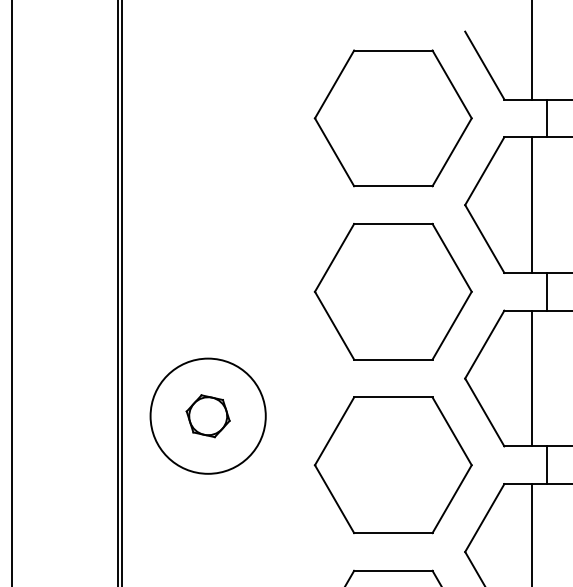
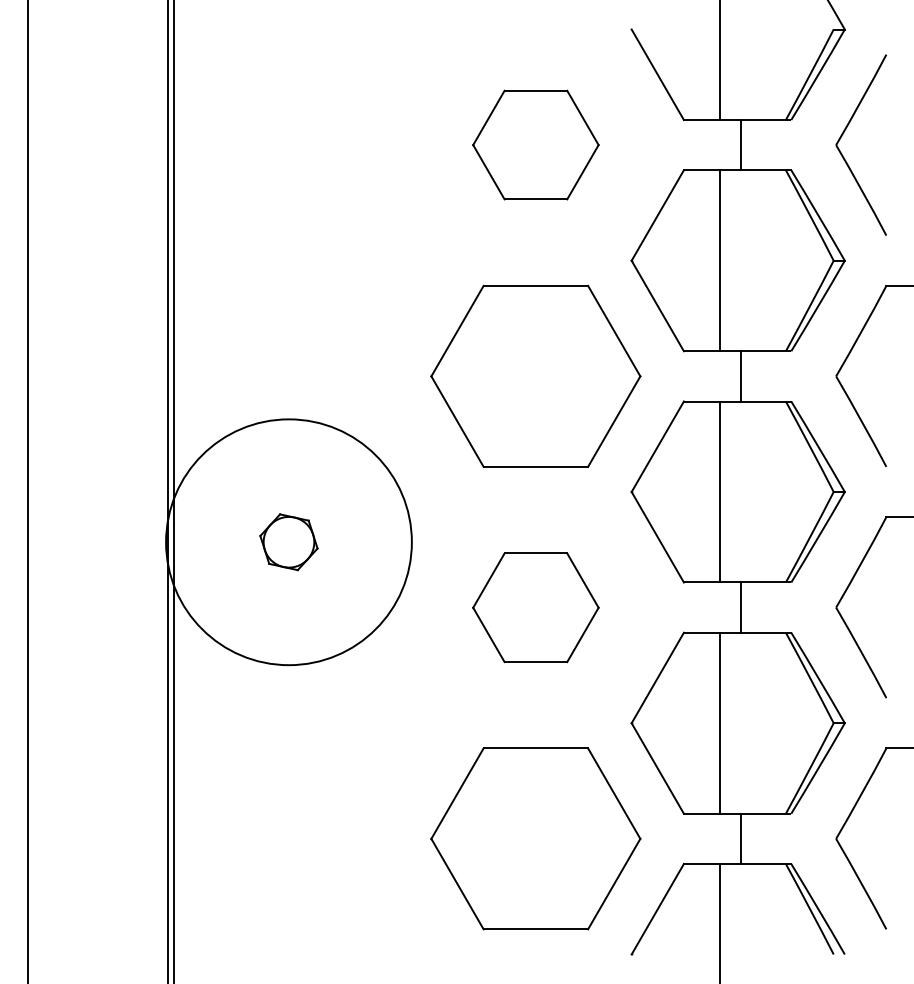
part: (393, 117) -> (535, 144), size x0.6
circle: (207, 416) -> (288, 542), size x1.6
part: (393, 465) -> (535, 607), size x0.6

